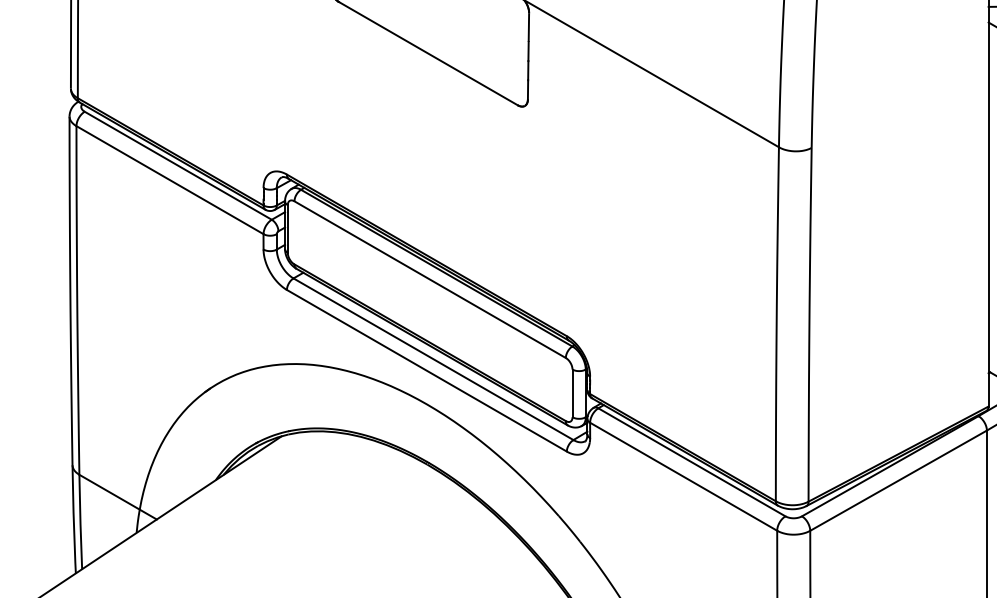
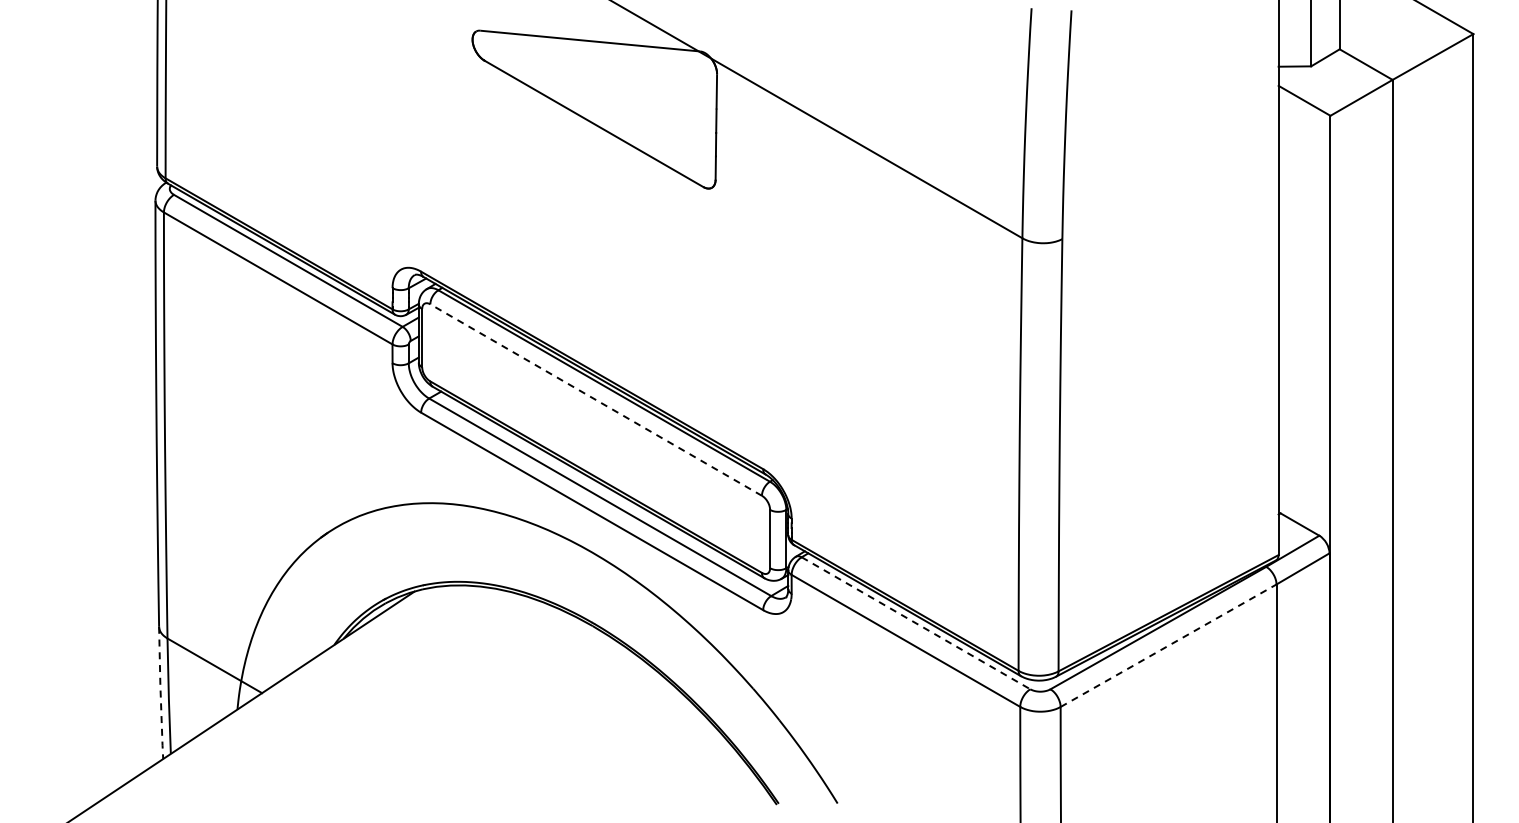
line: (429, 279) -> (595, 399), solid -> dashed
line: (692, 462) -> (916, 623), solid -> dashed
line: (899, 480) -> (1169, 645), solid -> dashed
line: (73, 519) -> (160, 693), solid -> dashed

